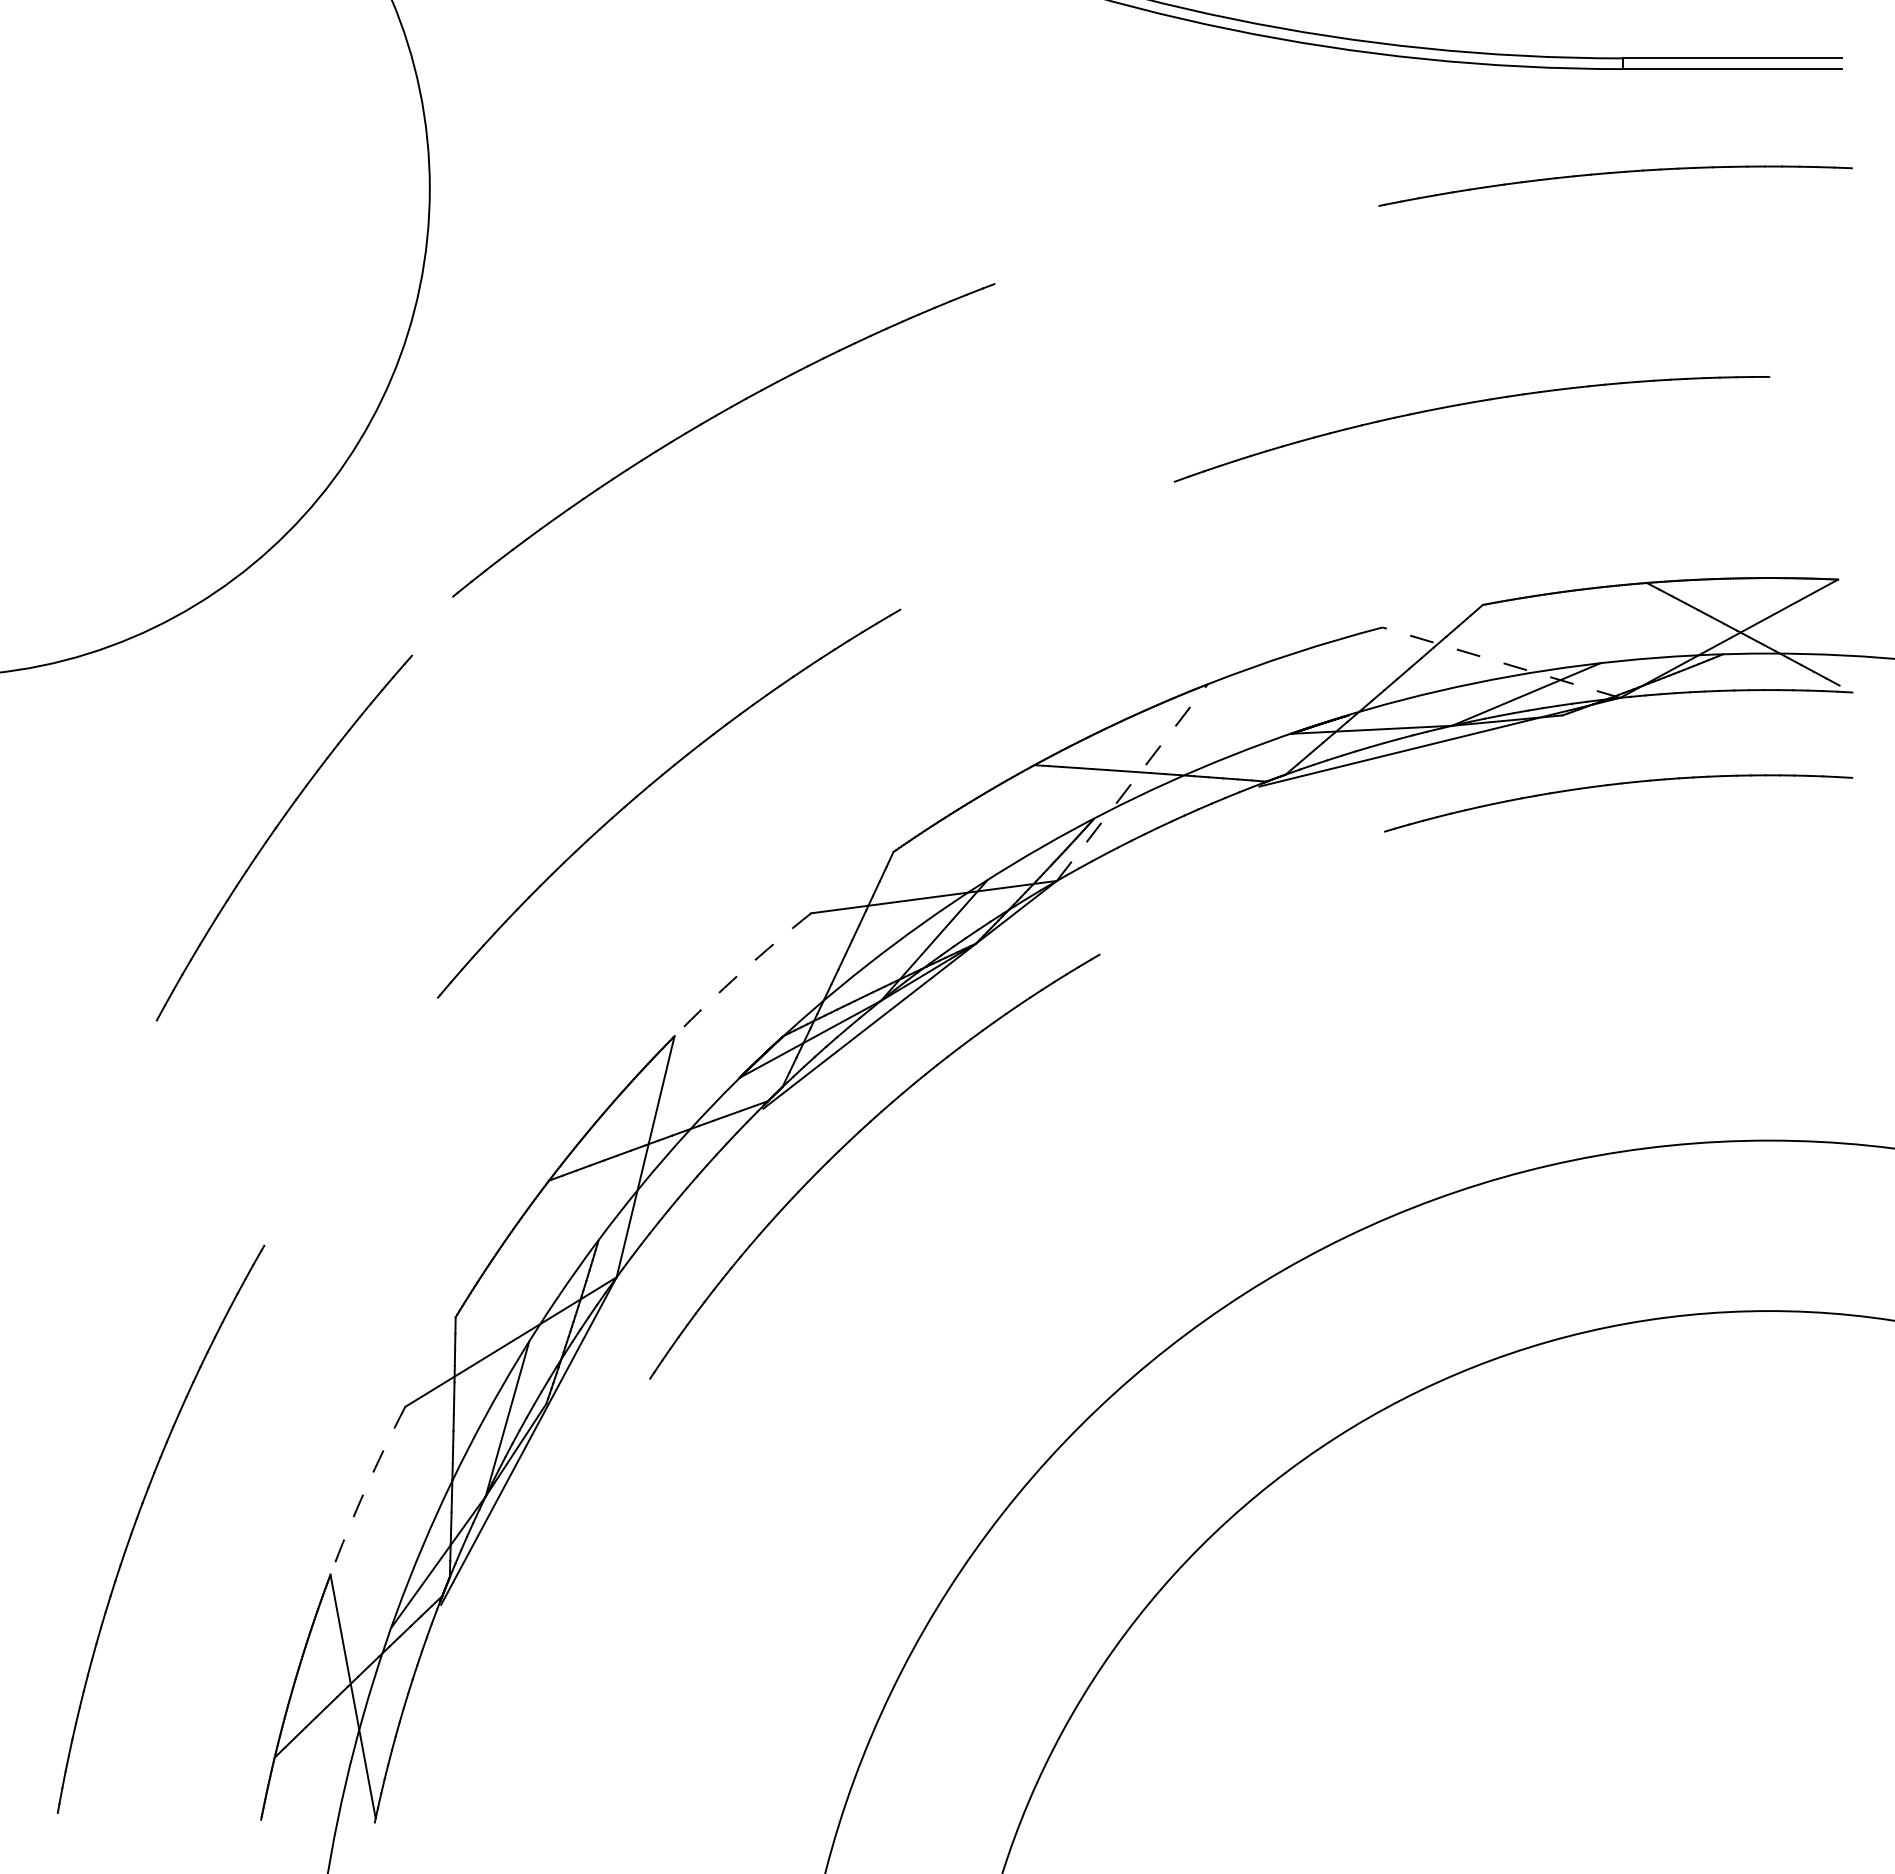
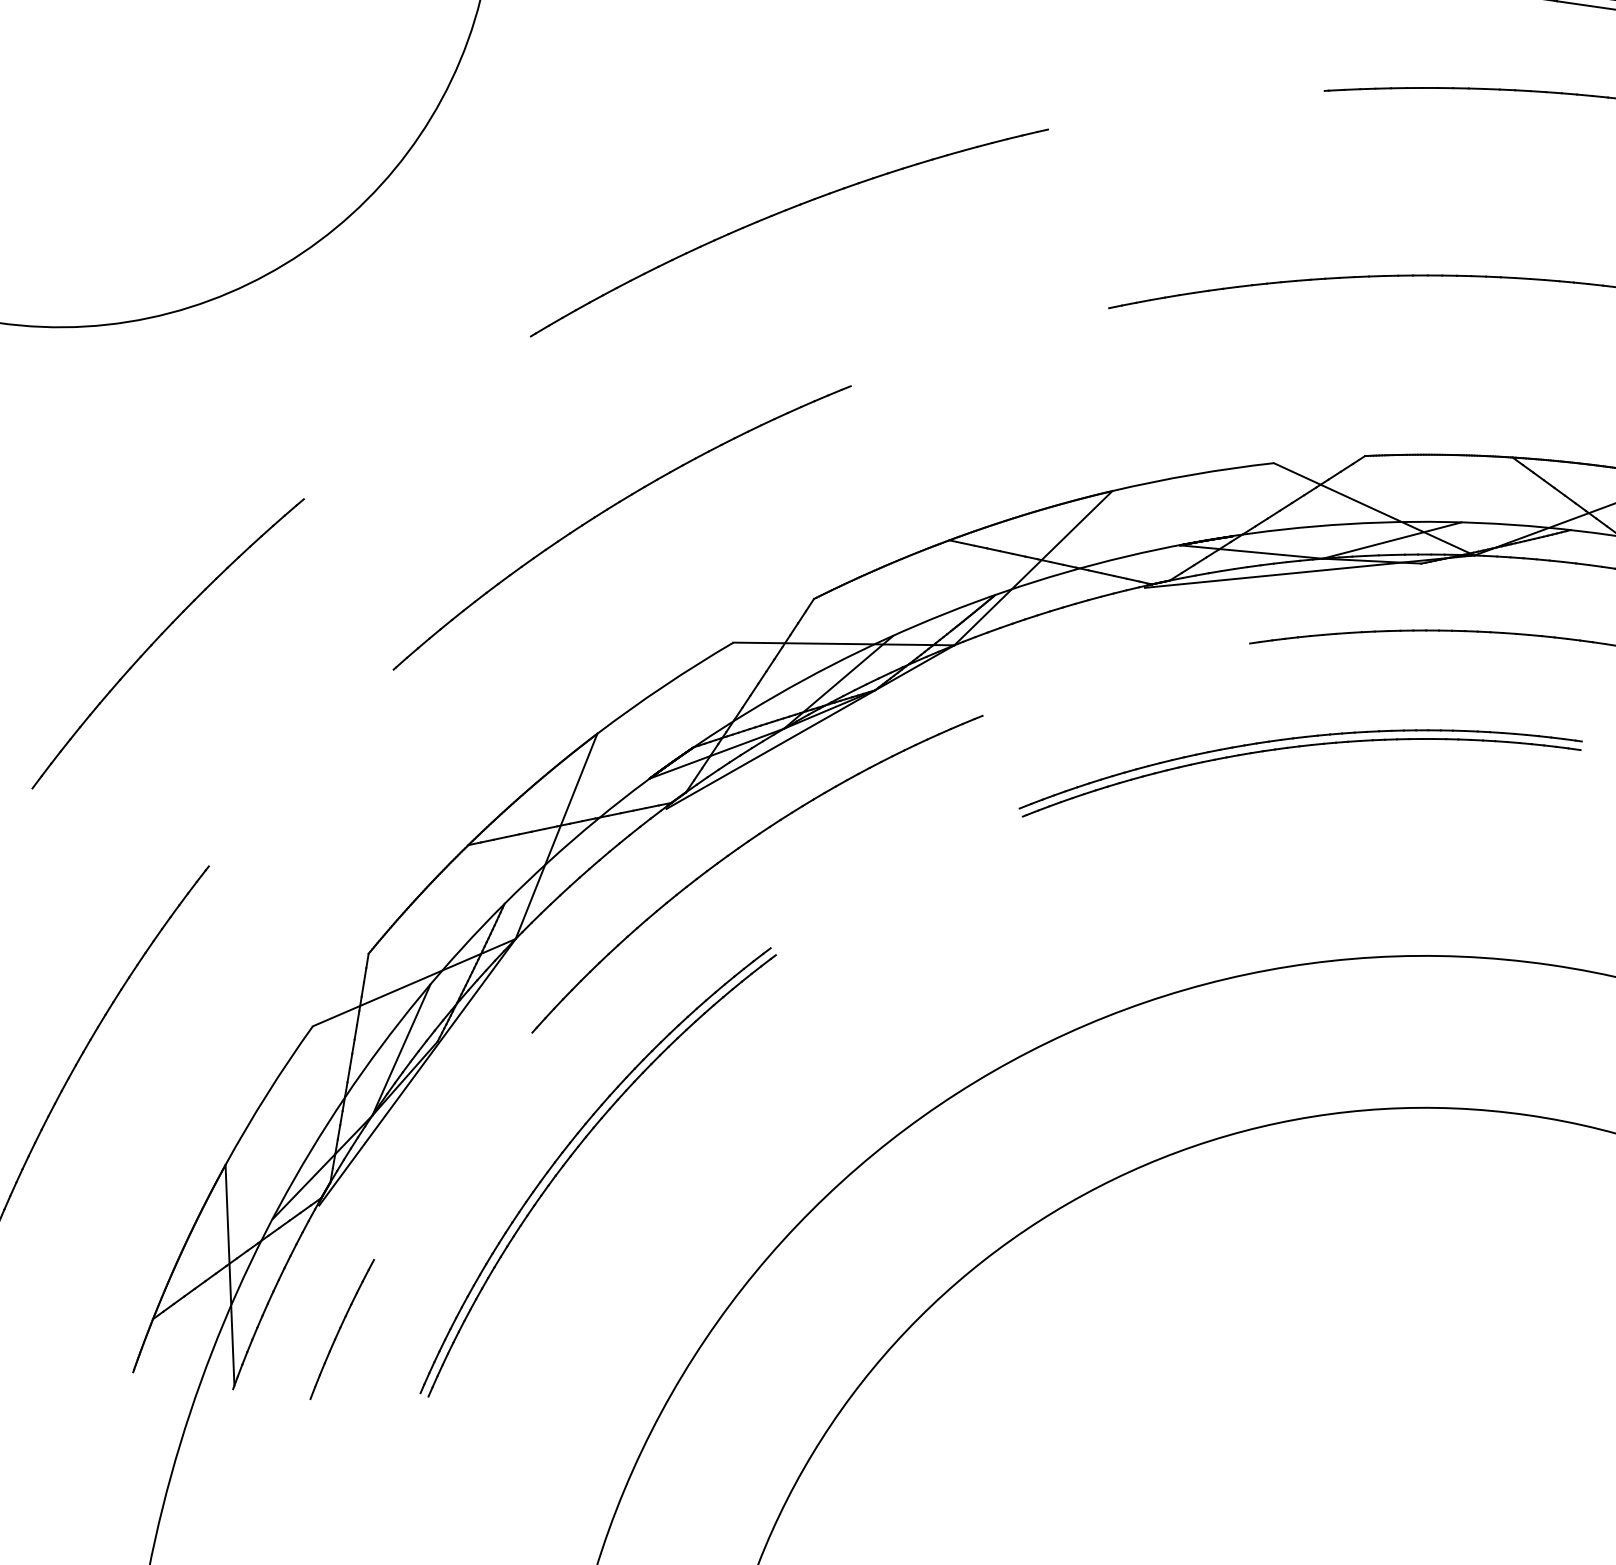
part: (713, 418) -> (783, 212), moved
line: (1501, 662) -> (1374, 509), dashed -> solid
line: (1132, 782) -> (1033, 568), dashed -> solid
part: (276, 829) -> (162, 635), moved
part: (1455, 939) -> (1298, 747), added
arc: (741, 972) -> (664, 685), dashed -> solid
arc: (365, 1489) -> (267, 1094), dashed -> solid
part: (716, 1505) -> (574, 1152), added
part: (486, 1738) -> (342, 1329), added

